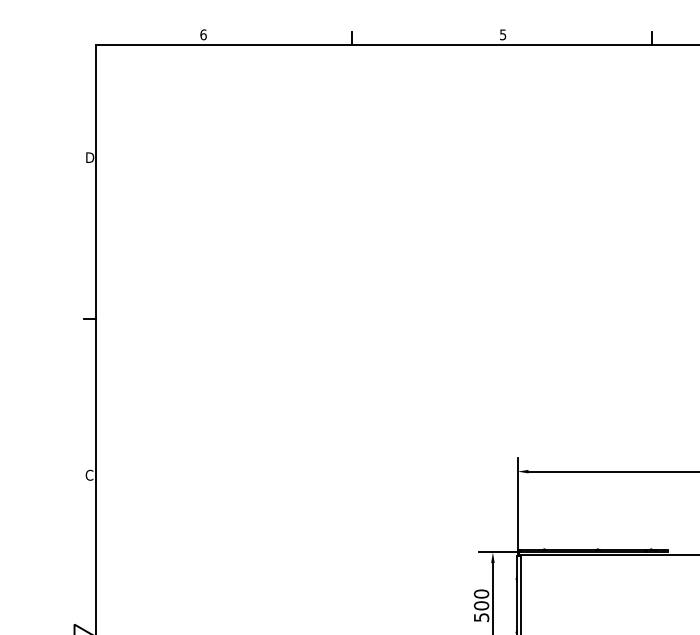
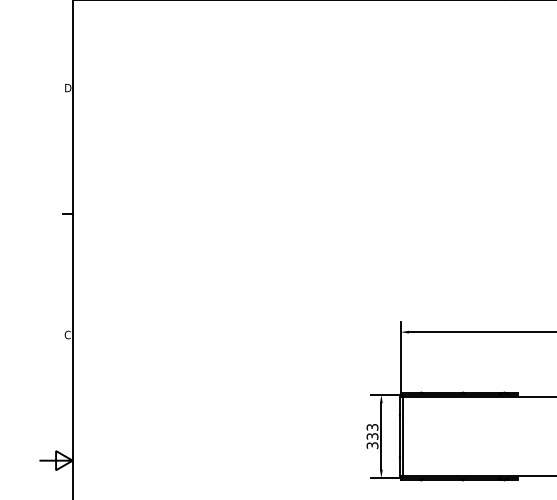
text: (481, 604) -> (372, 435), 500 -> 333

